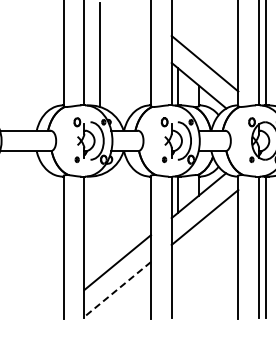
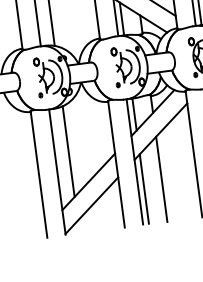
line: (99, 226) -> (68, 151), added
line: (199, 270) -> (162, 179), added
line: (178, 278) -> (144, 188), added
line: (117, 289) -> (91, 205), dashed -> solid

